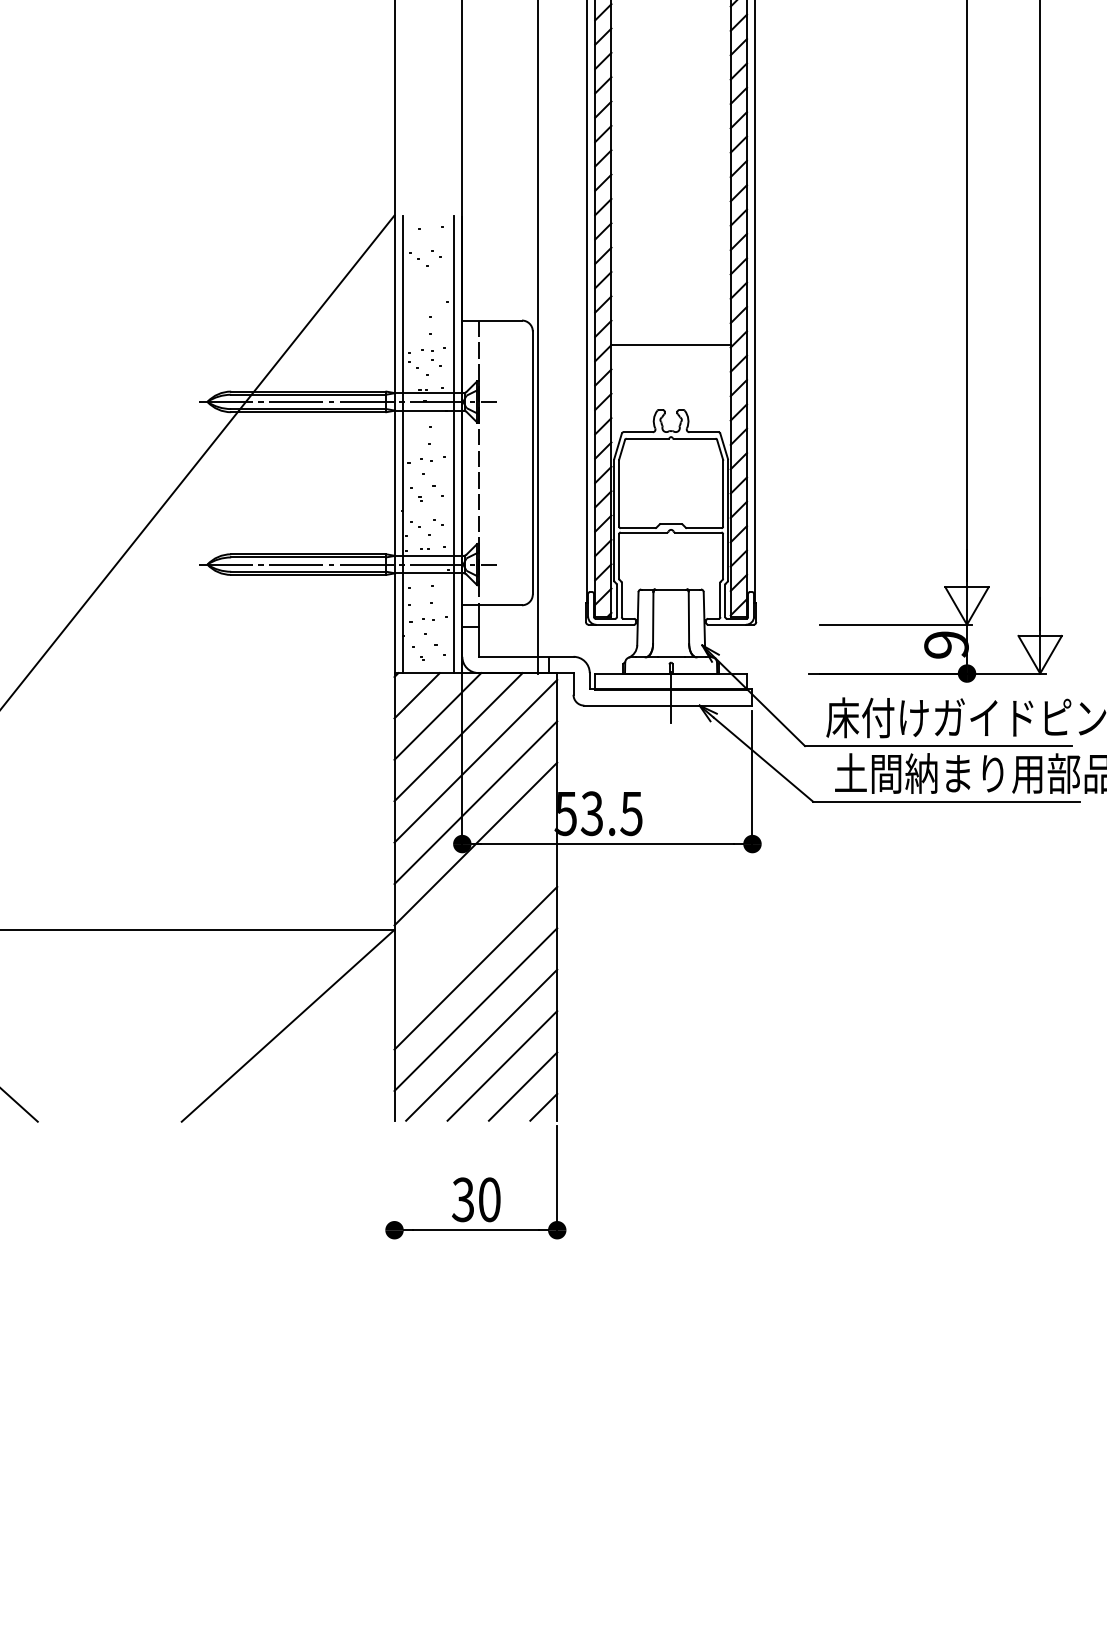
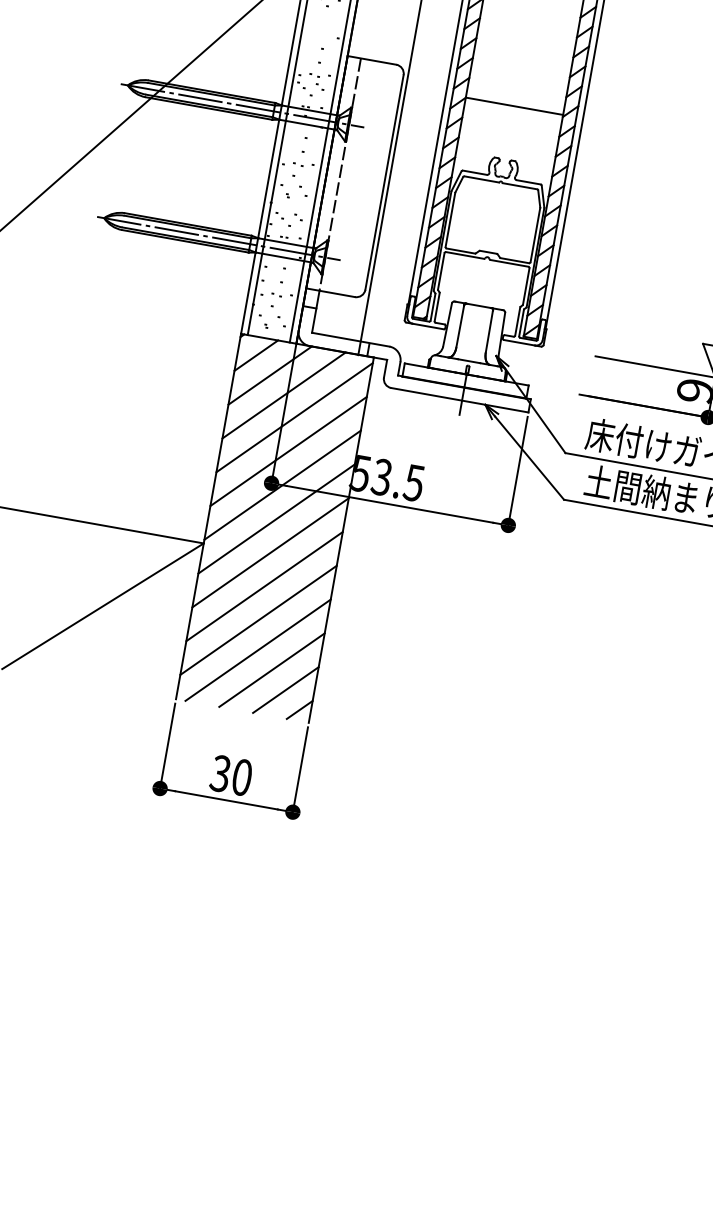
line: (475, 885) -> (276, 518), added
line: (475, 926) -> (270, 552), added
line: (394, 1180) -> (167, 747), added

